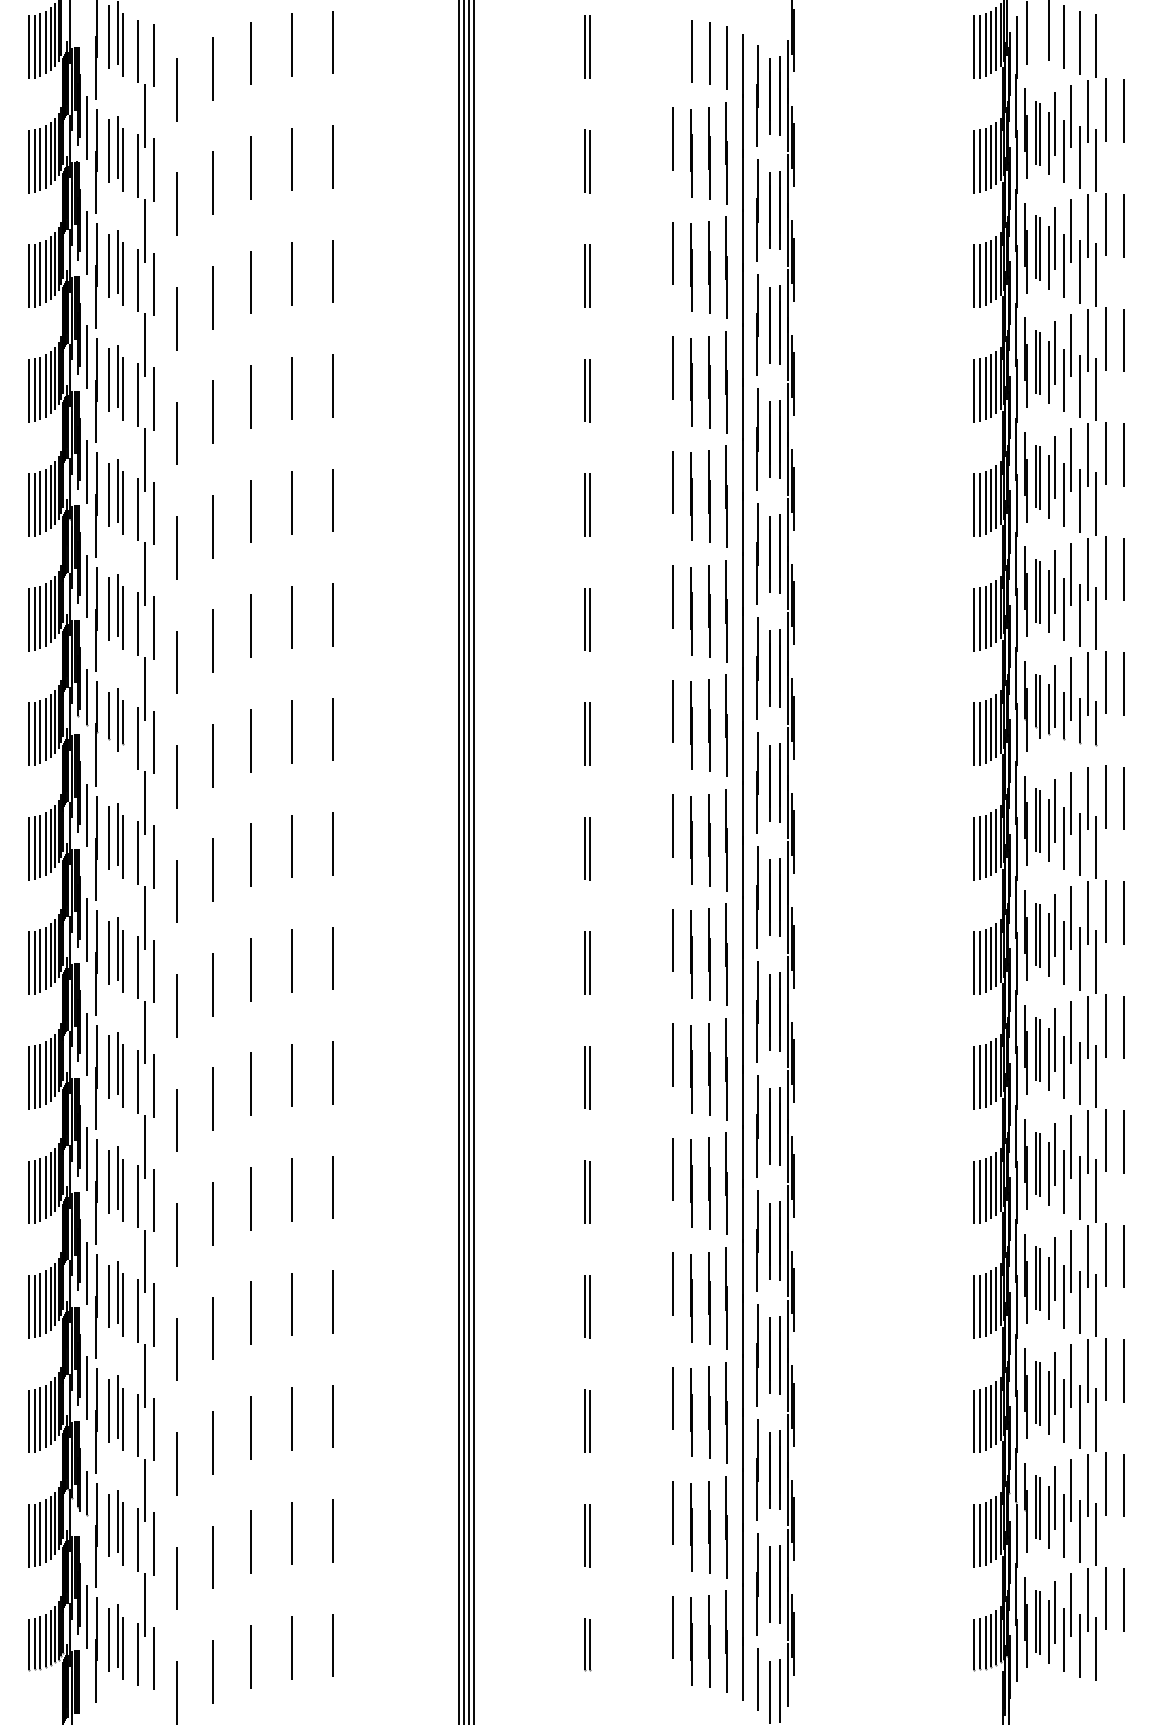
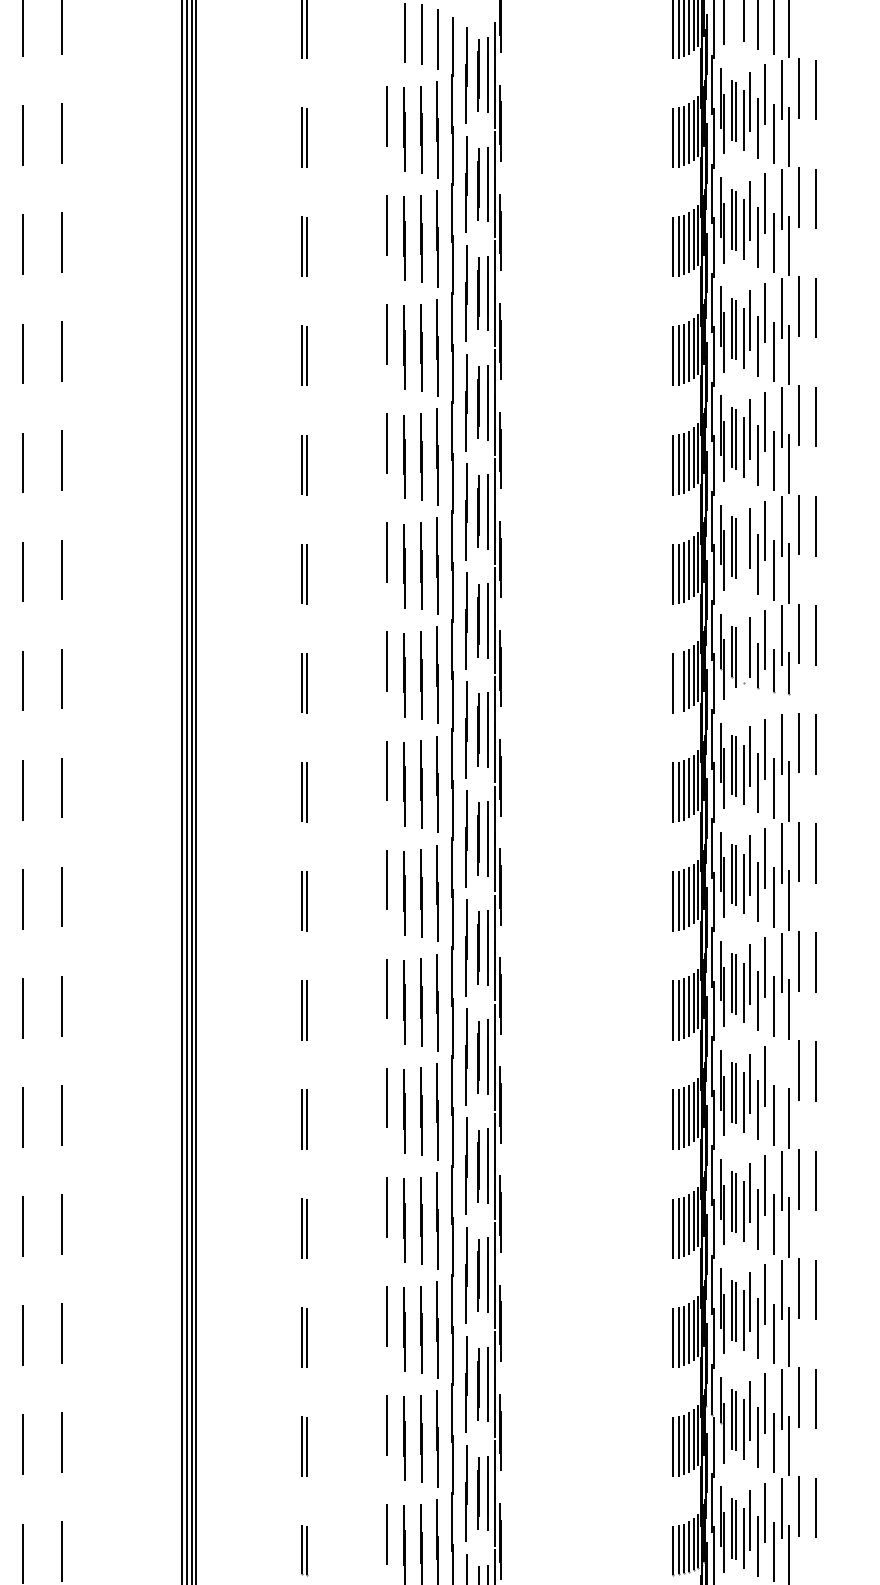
line: (1049, 601) -> (744, 556), removed
line: (1049, 709) -> (744, 659), removed
line: (980, 733) -> (679, 682), removed
line: (1088, 1141) -> (781, 1071), removed

